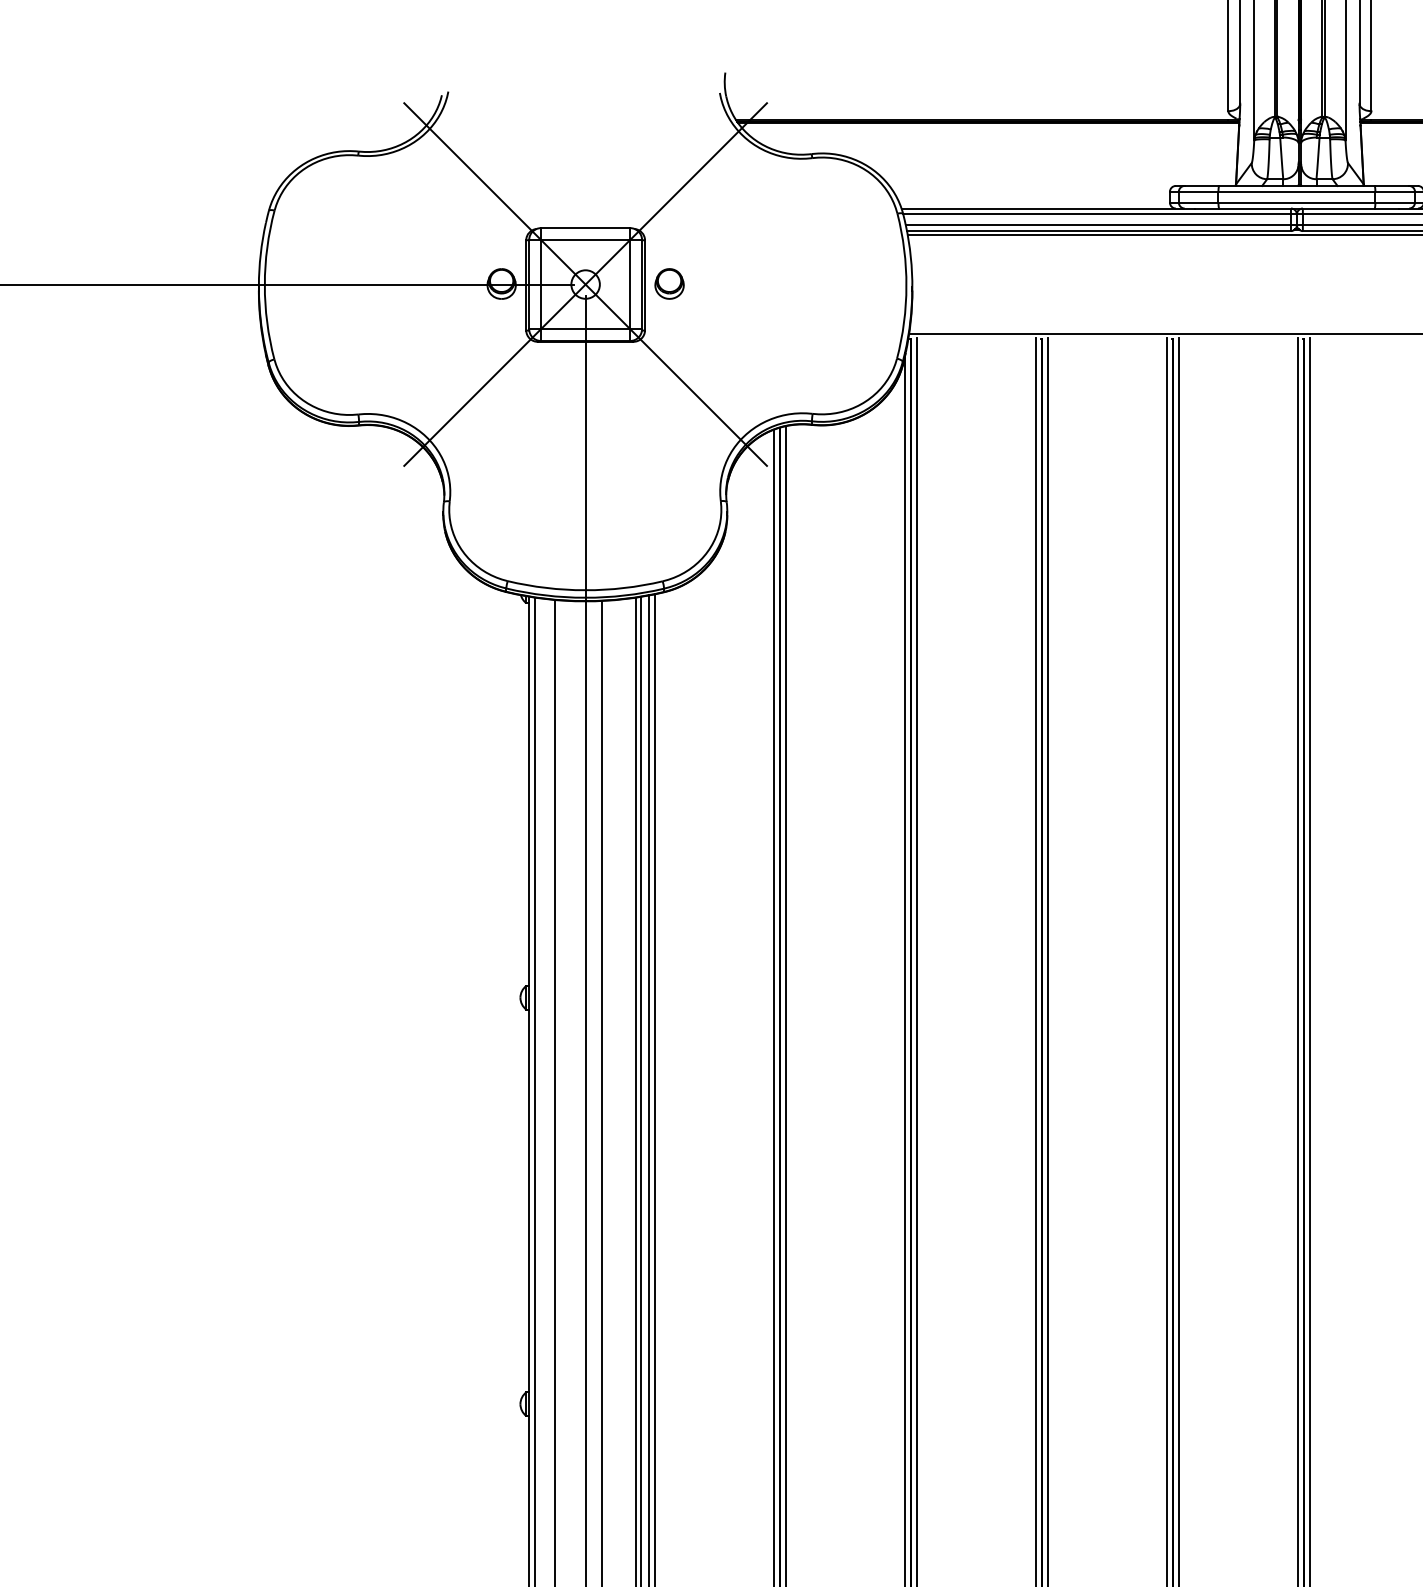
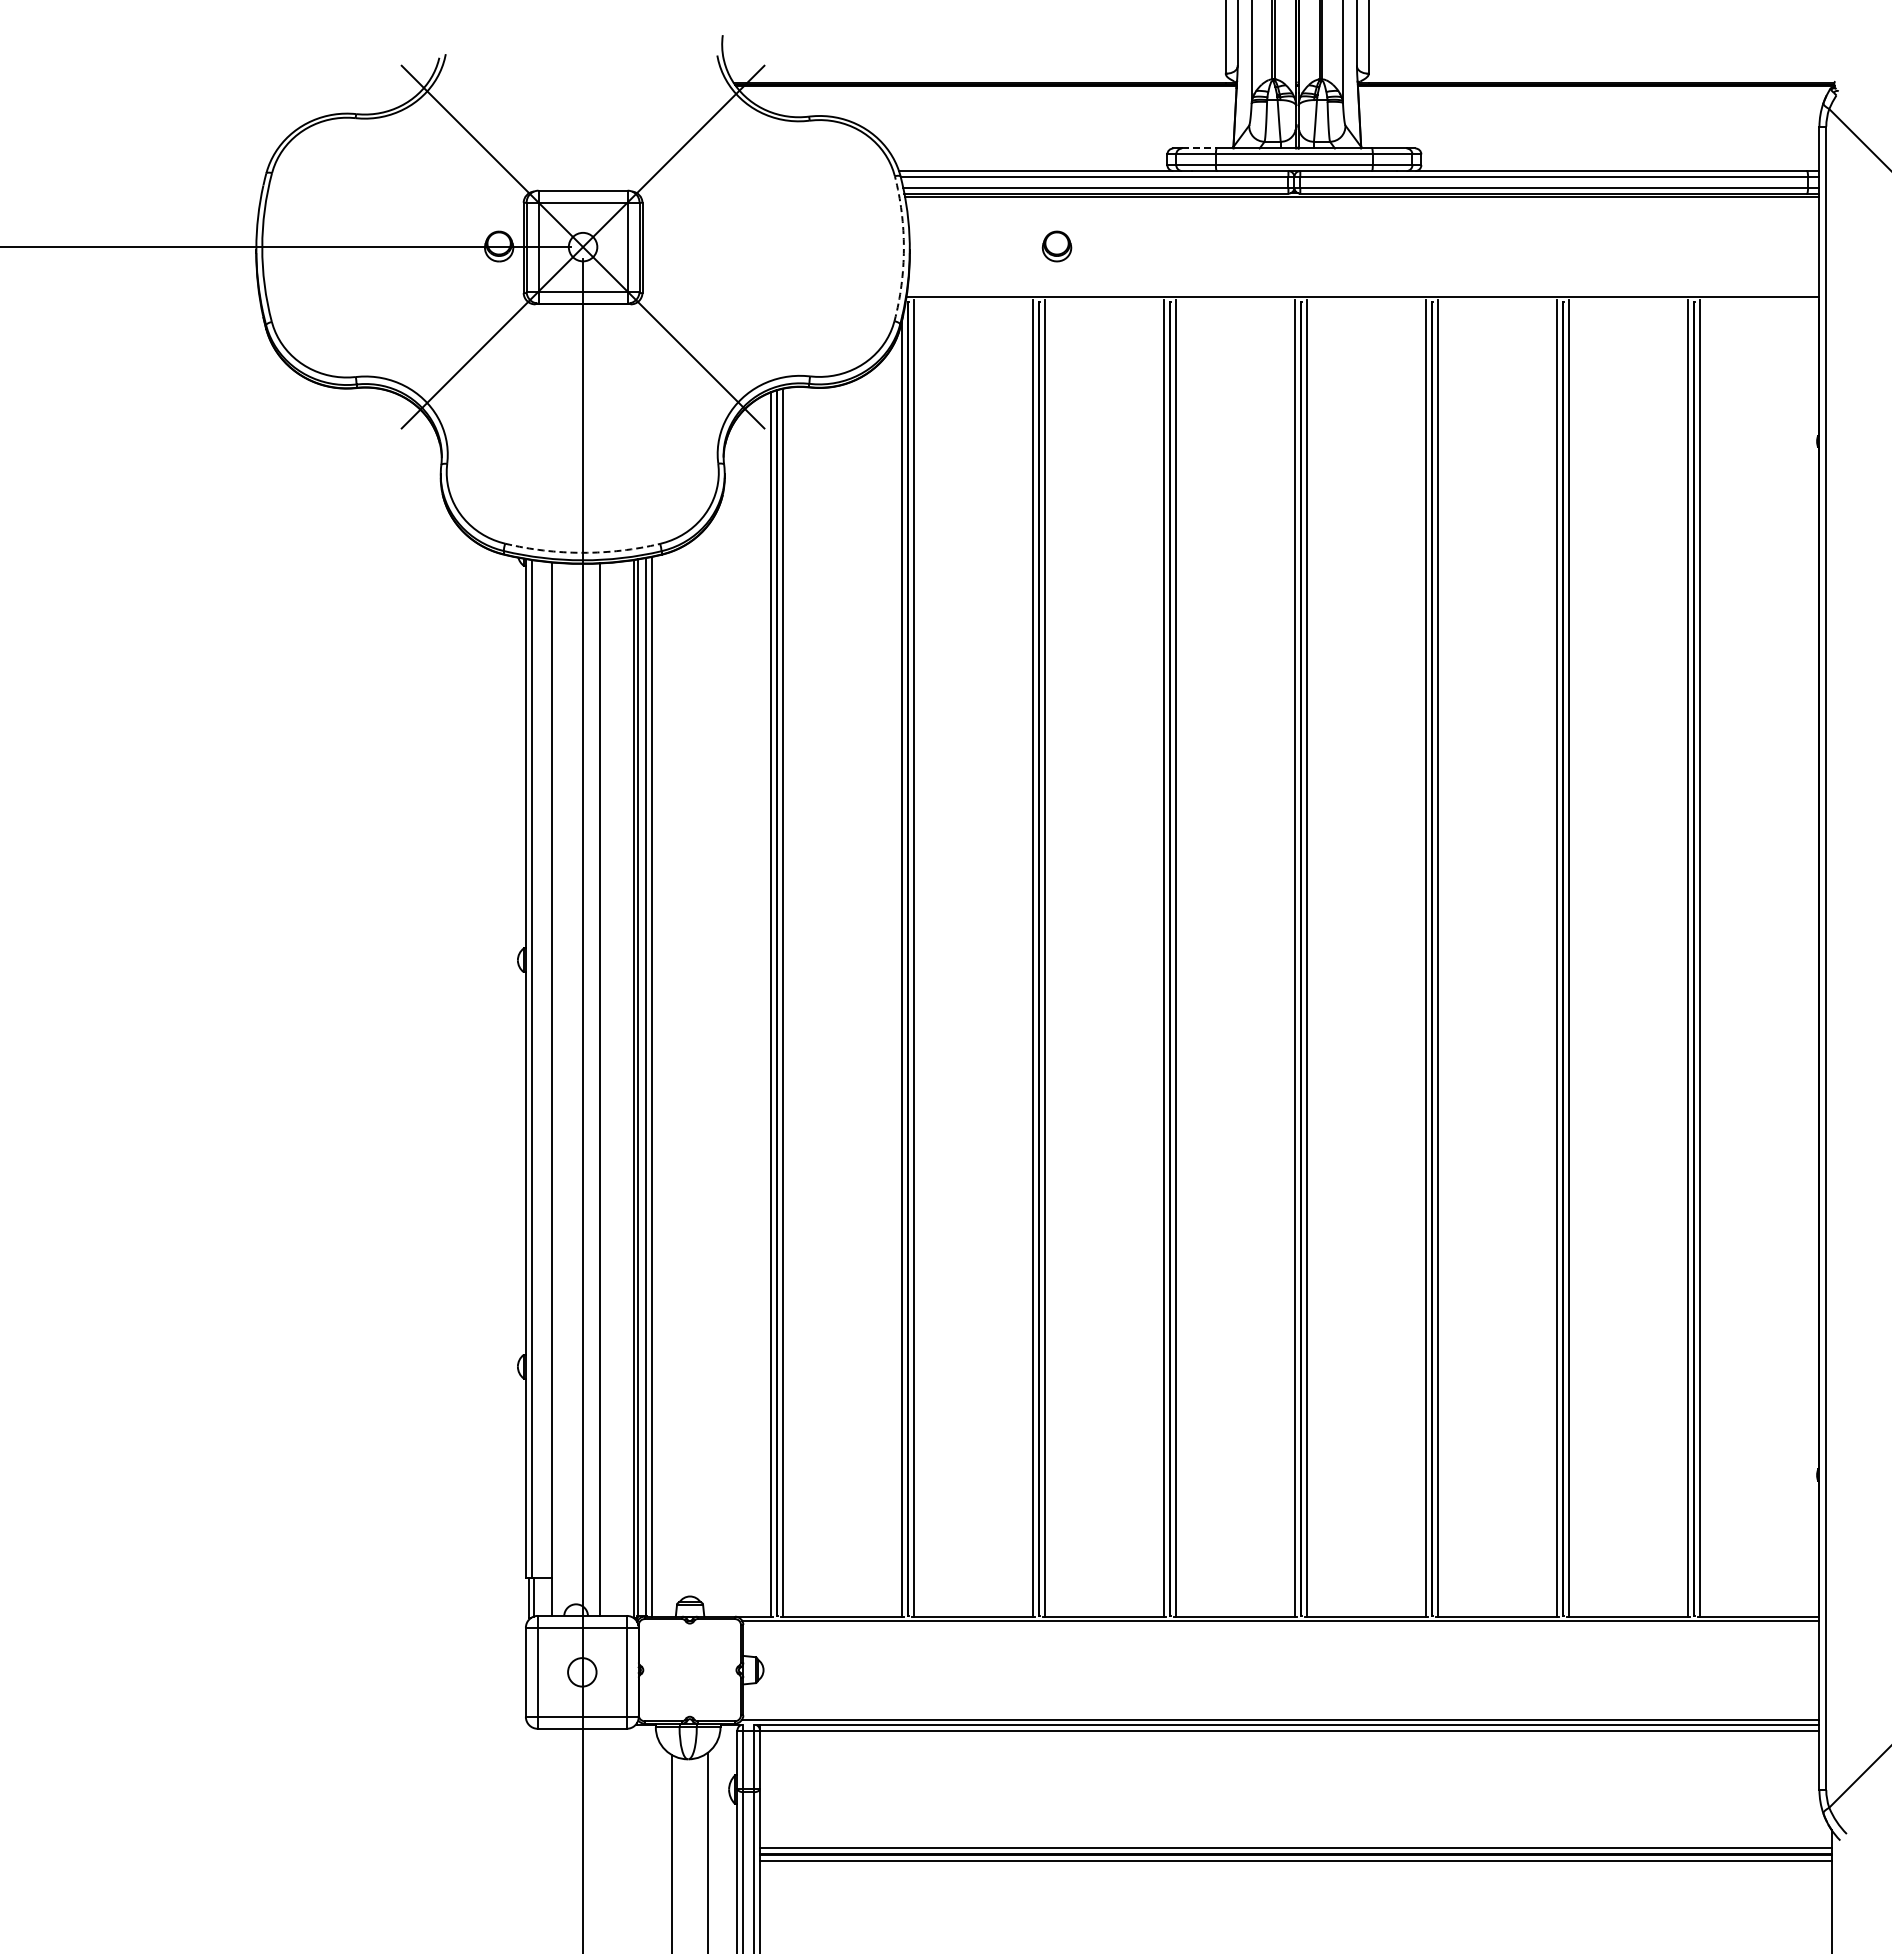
line: (1202, 185) -> (1199, 148), solid -> dashed
part: (669, 283) -> (1056, 246), moved
arc: (906, 285) -> (903, 248), solid -> dashed
arc: (585, 589) -> (582, 552), solid -> dashed

